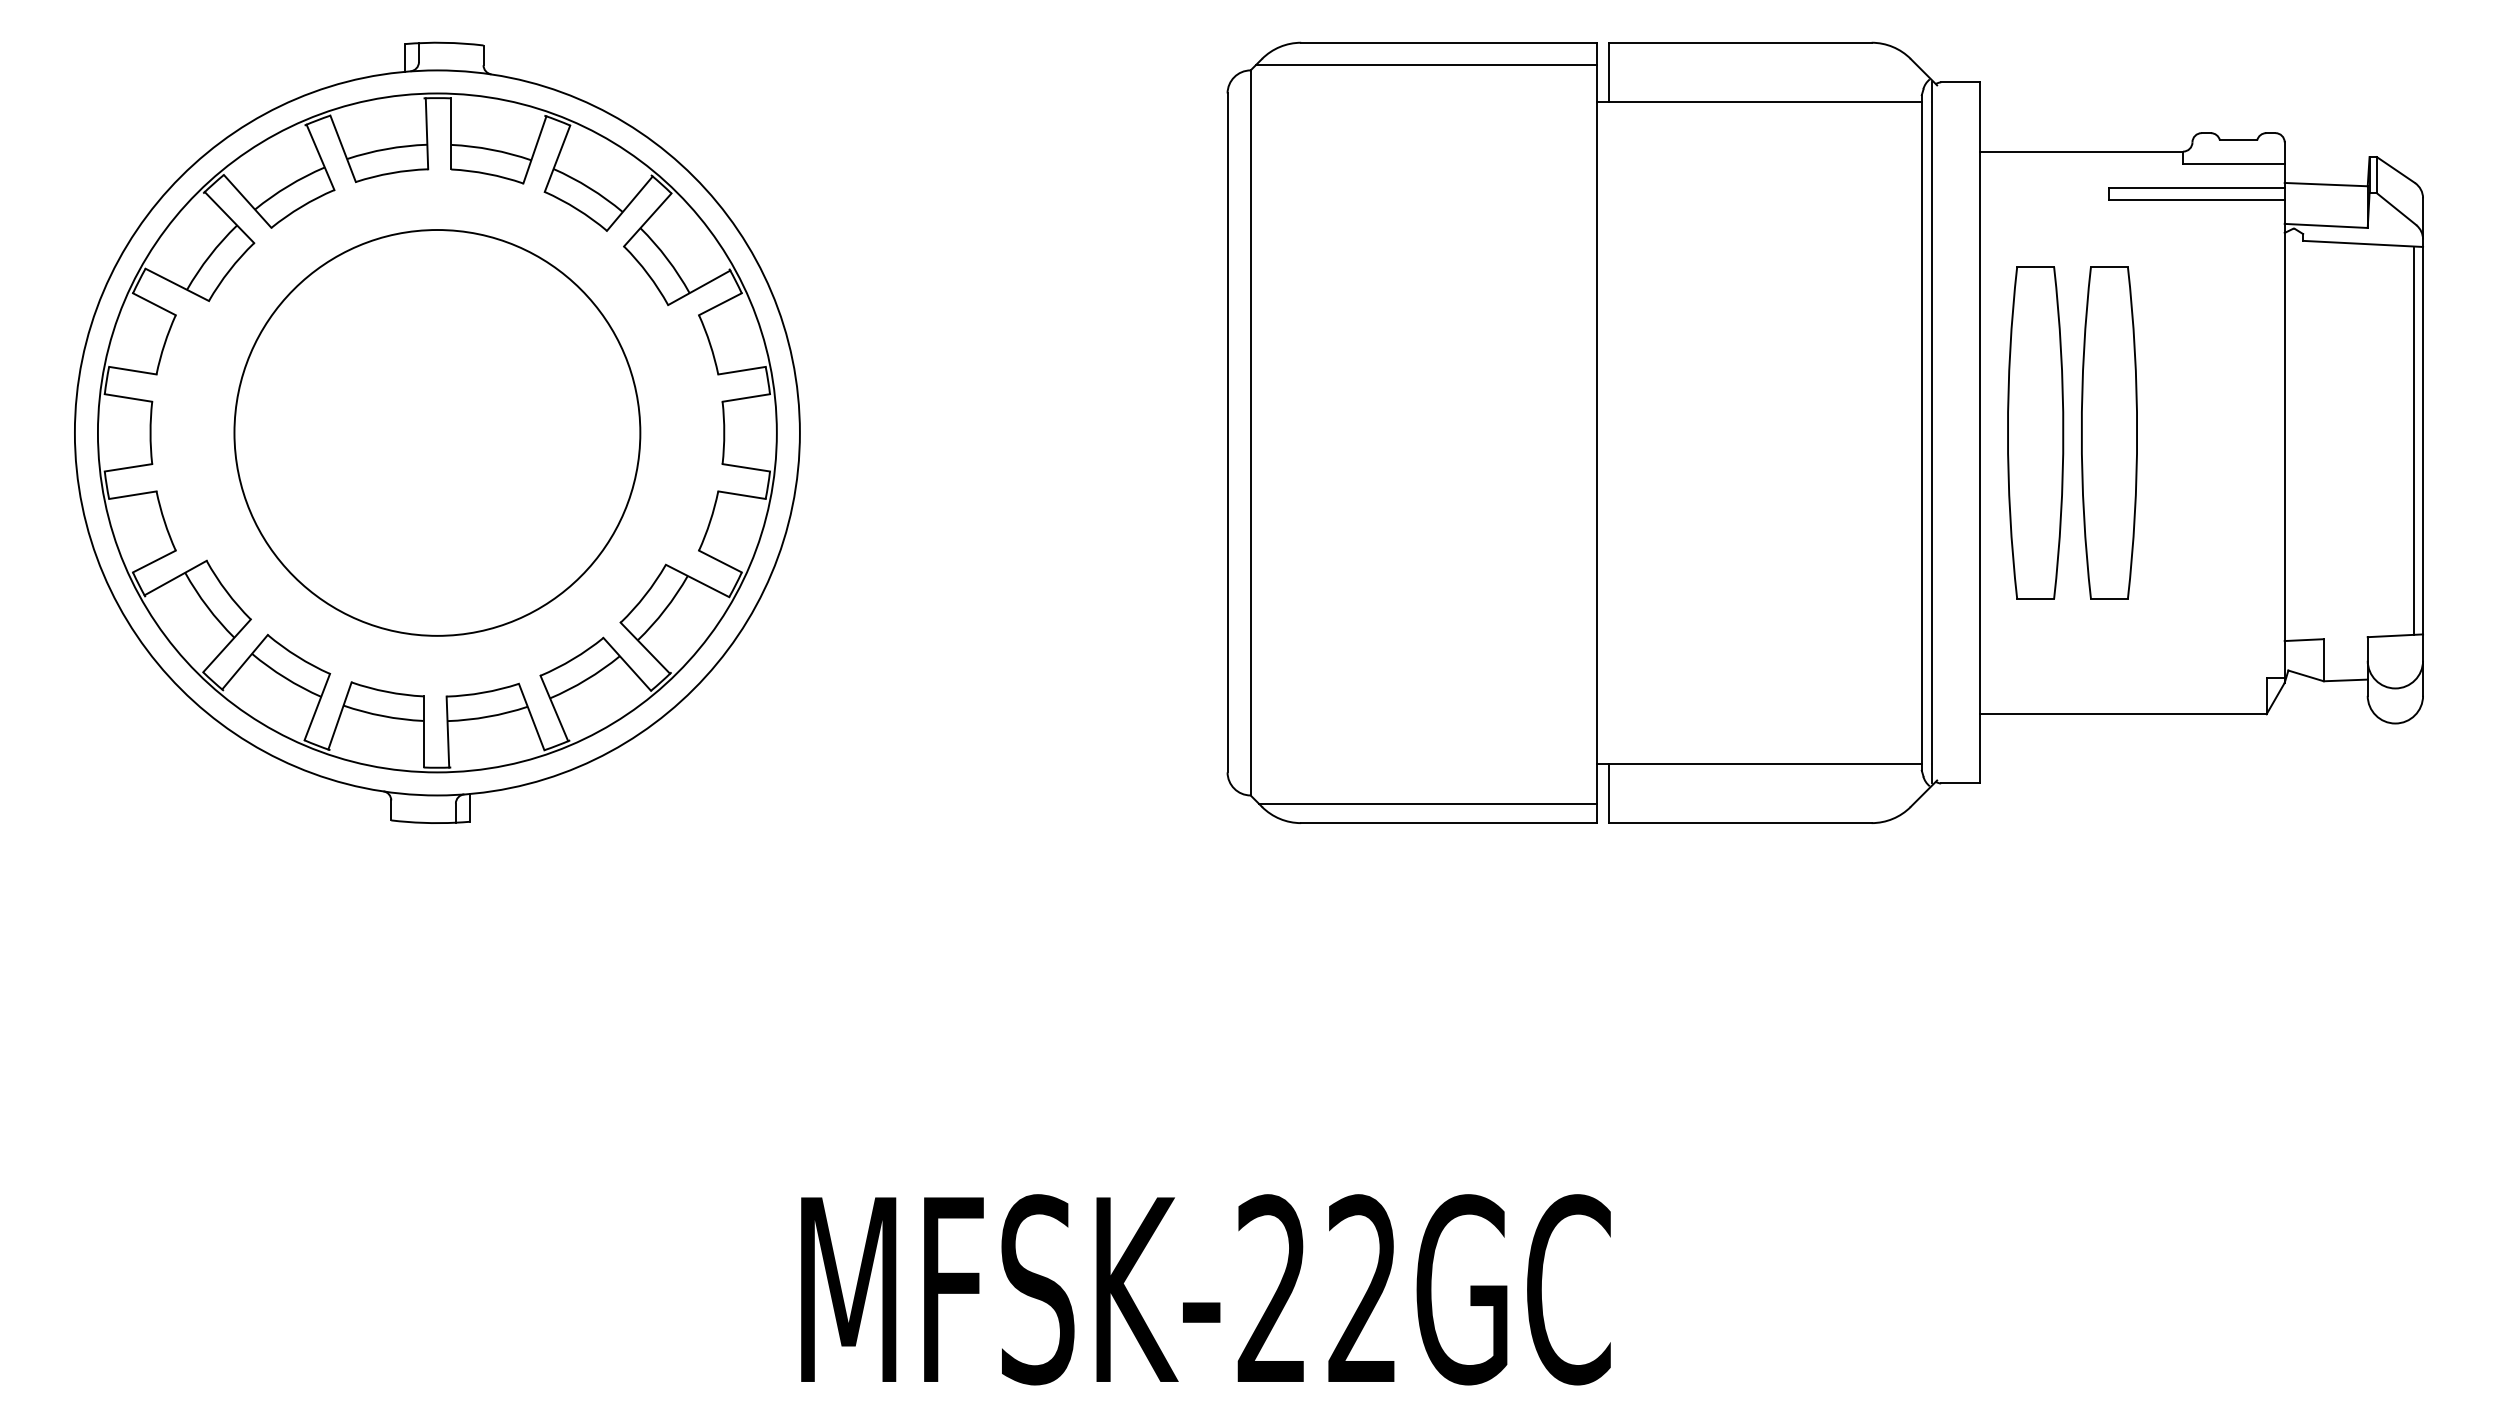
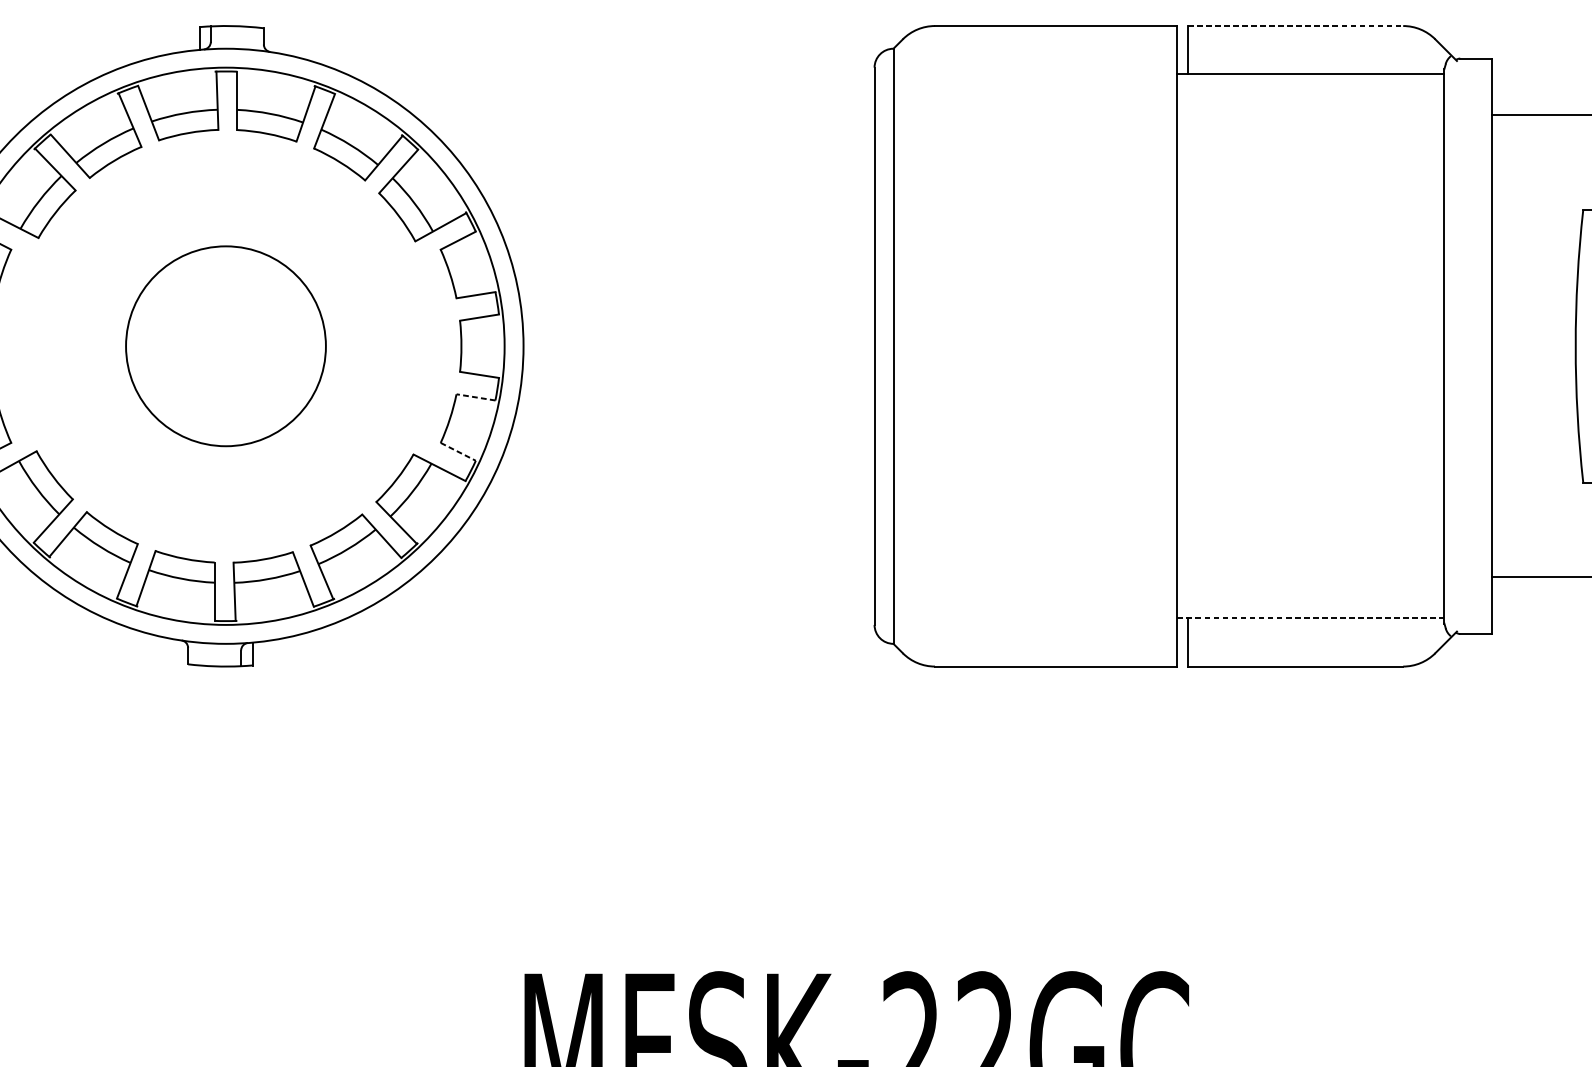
line: (1741, 42) -> (1296, 25), solid -> dashed
line: (1425, 65) -> (1037, 44), removed
circle: (437, 432) -> (226, 345), size x0.6
line: (1932, 432) -> (1453, 345), removed
part: (2035, 432) -> (1537, 345), removed
line: (741, 495) -> (475, 397), solid -> dashed
line: (720, 561) -> (458, 451), solid -> dashed
line: (1759, 764) -> (1311, 618), solid -> dashed
line: (1427, 803) -> (1038, 650), removed

